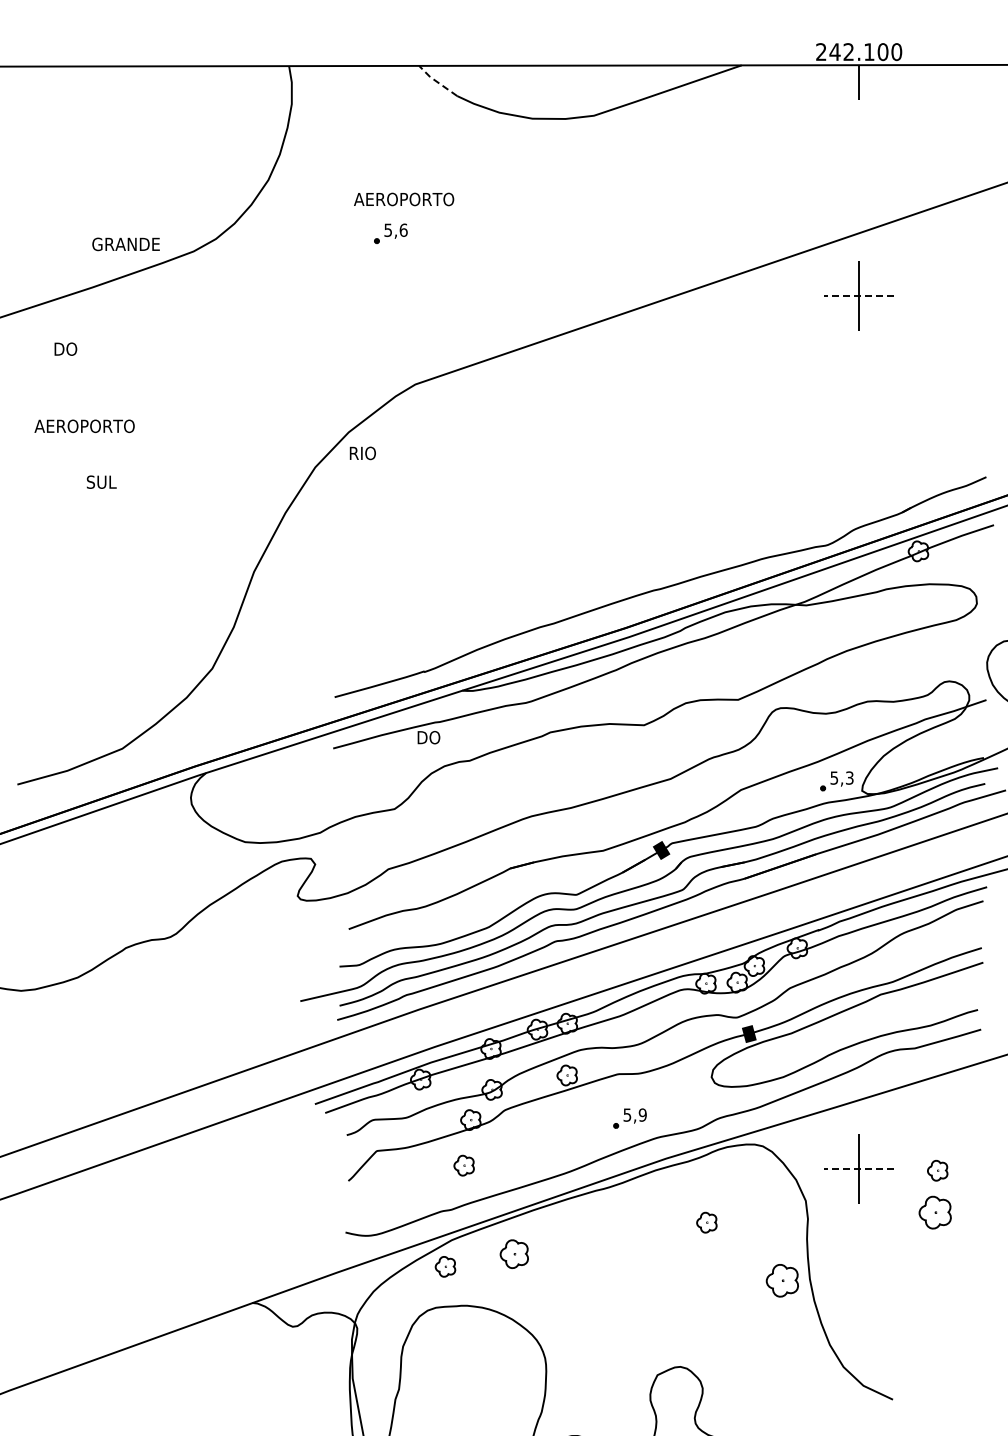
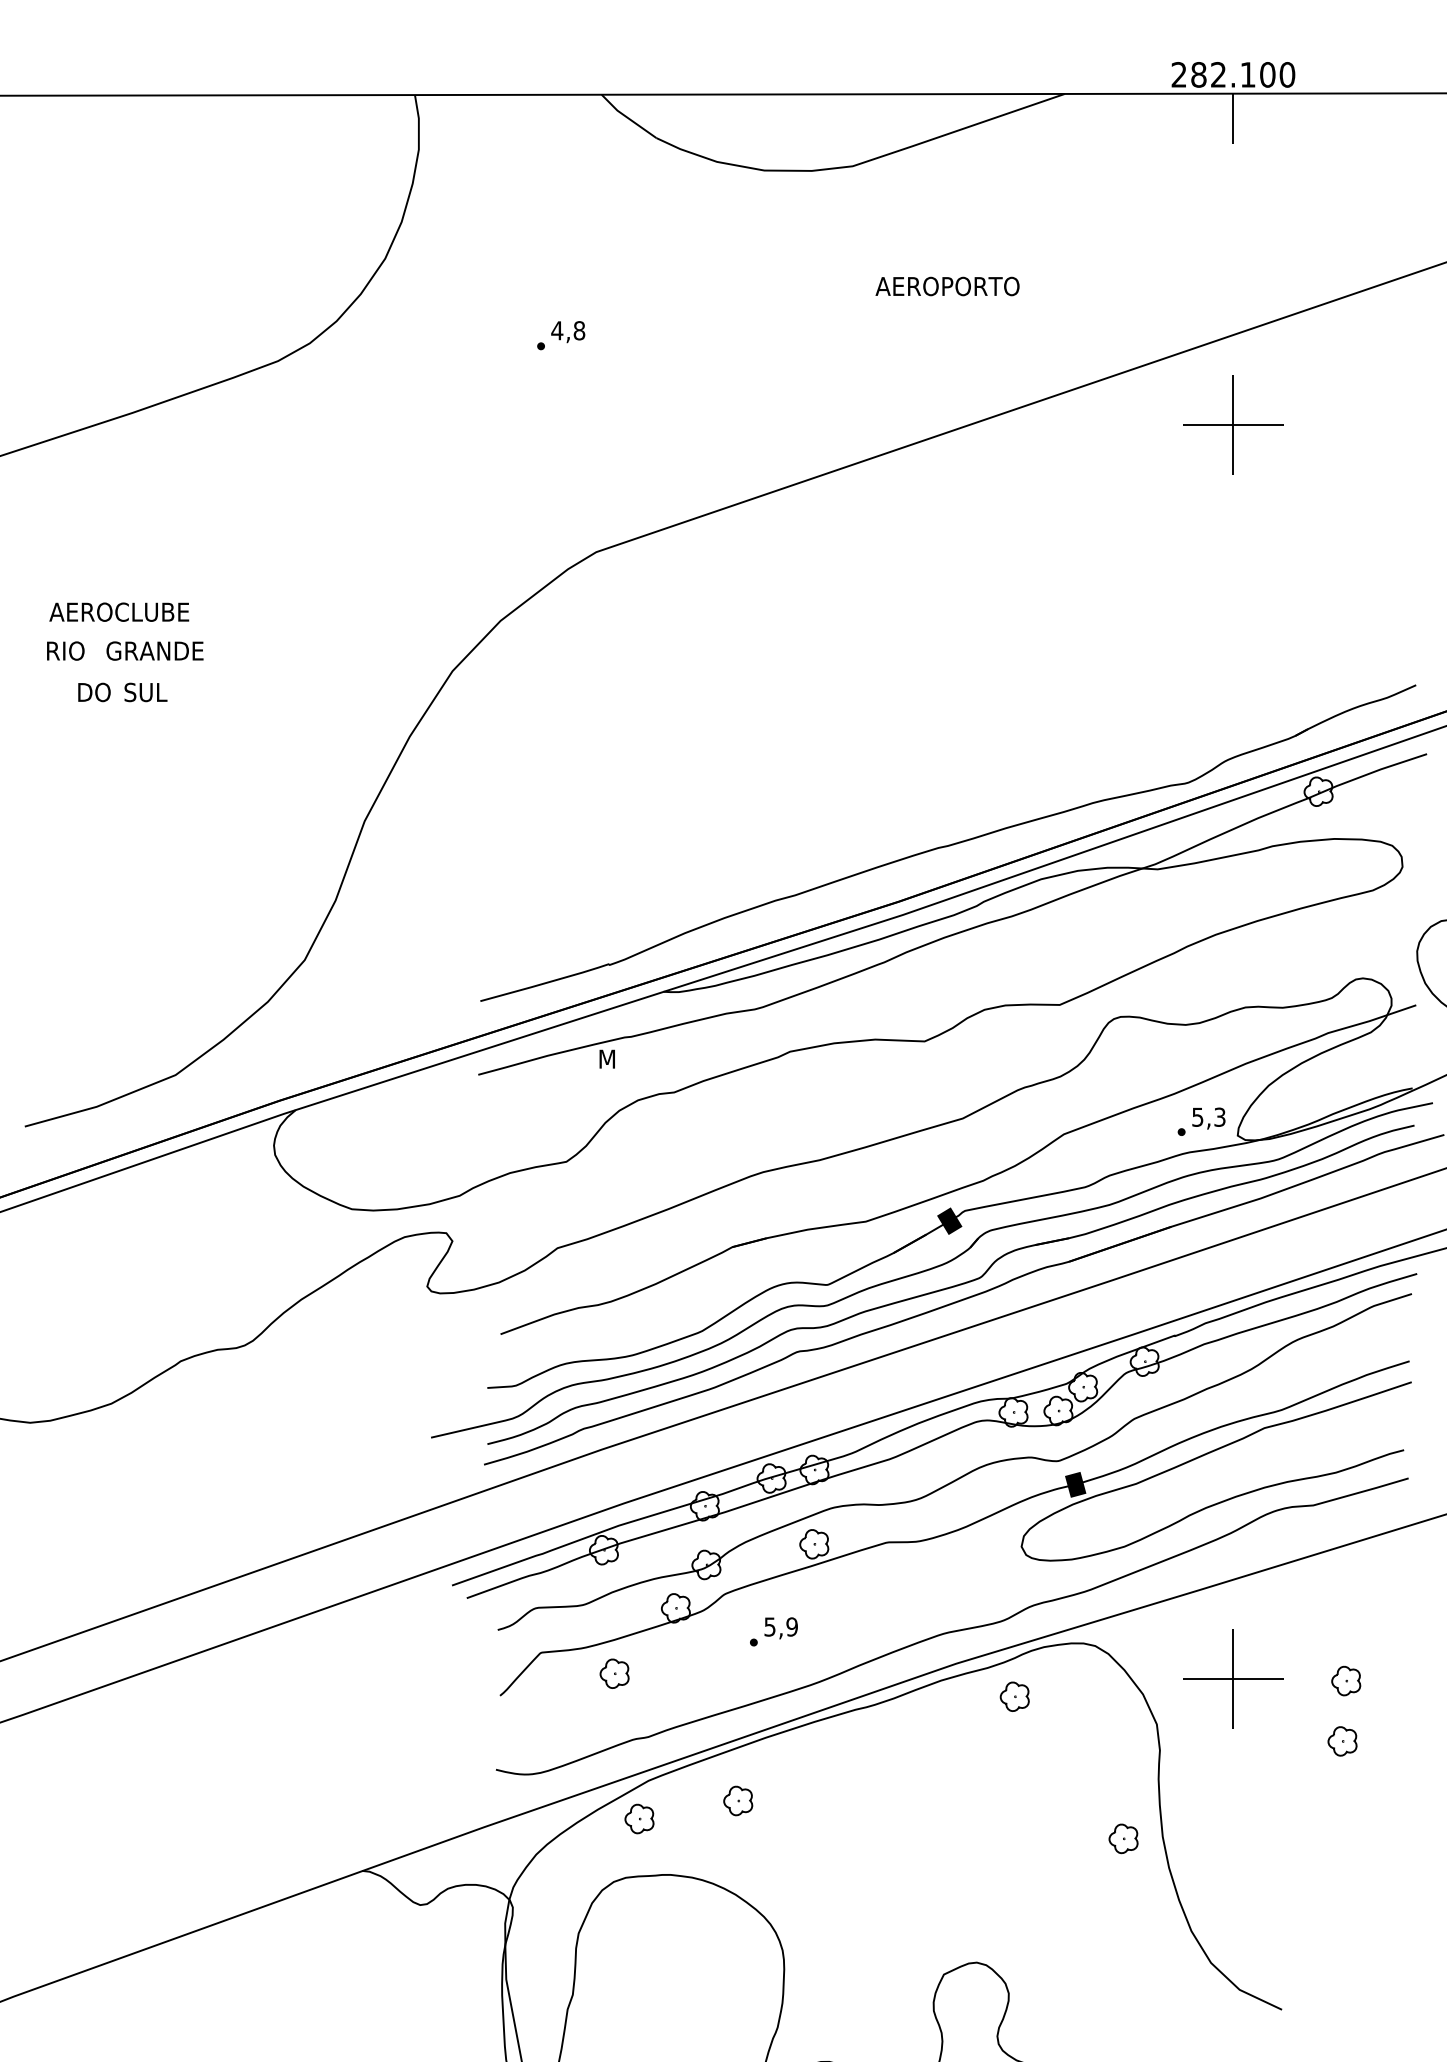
text: (834, 52) -> (1198, 75), 242.100 -> 282.100
line: (436, 81) -> (626, 117), dashed -> solid
text: (404, 199) -> (948, 286), moved
text: (395, 229) -> (567, 329), 5,6 -> 4,8
text: (125, 244) -> (154, 651), moved
line: (859, 296) -> (1233, 425), dashed -> solid
text: (65, 348) -> (93, 691), moved
text: (107, 426) -> (154, 612), AEROPORTO -> AEROCLUBE
text: (362, 453) -> (65, 651), moved
text: (429, 737) -> (616, 1058), DO -> M
part: (629, 1118) -> (773, 1631), moved
part: (463, 1165) -> (613, 1673), moved
line: (859, 1169) -> (1233, 1679), dashed -> solid
part: (934, 1212) -> (1341, 1741), size x0.62
part: (706, 1222) -> (1014, 1696), moved
part: (513, 1254) -> (737, 1801), size x0.71
part: (782, 1280) -> (1123, 1838), size x0.62

